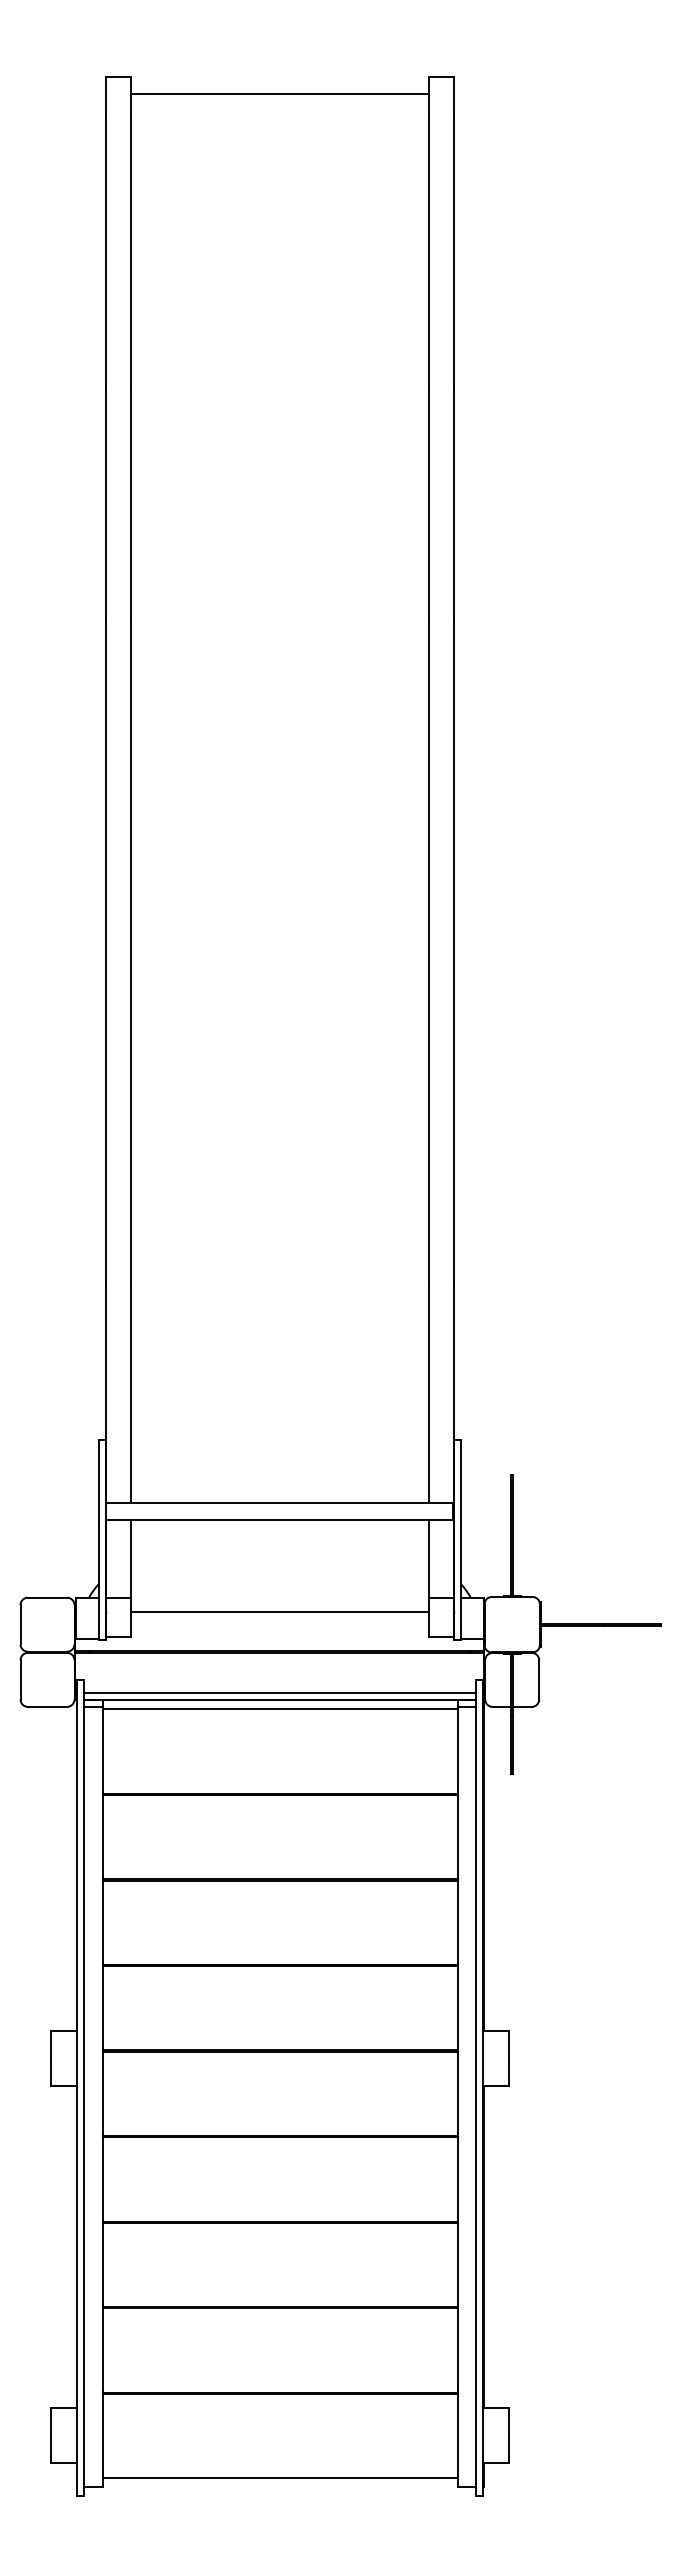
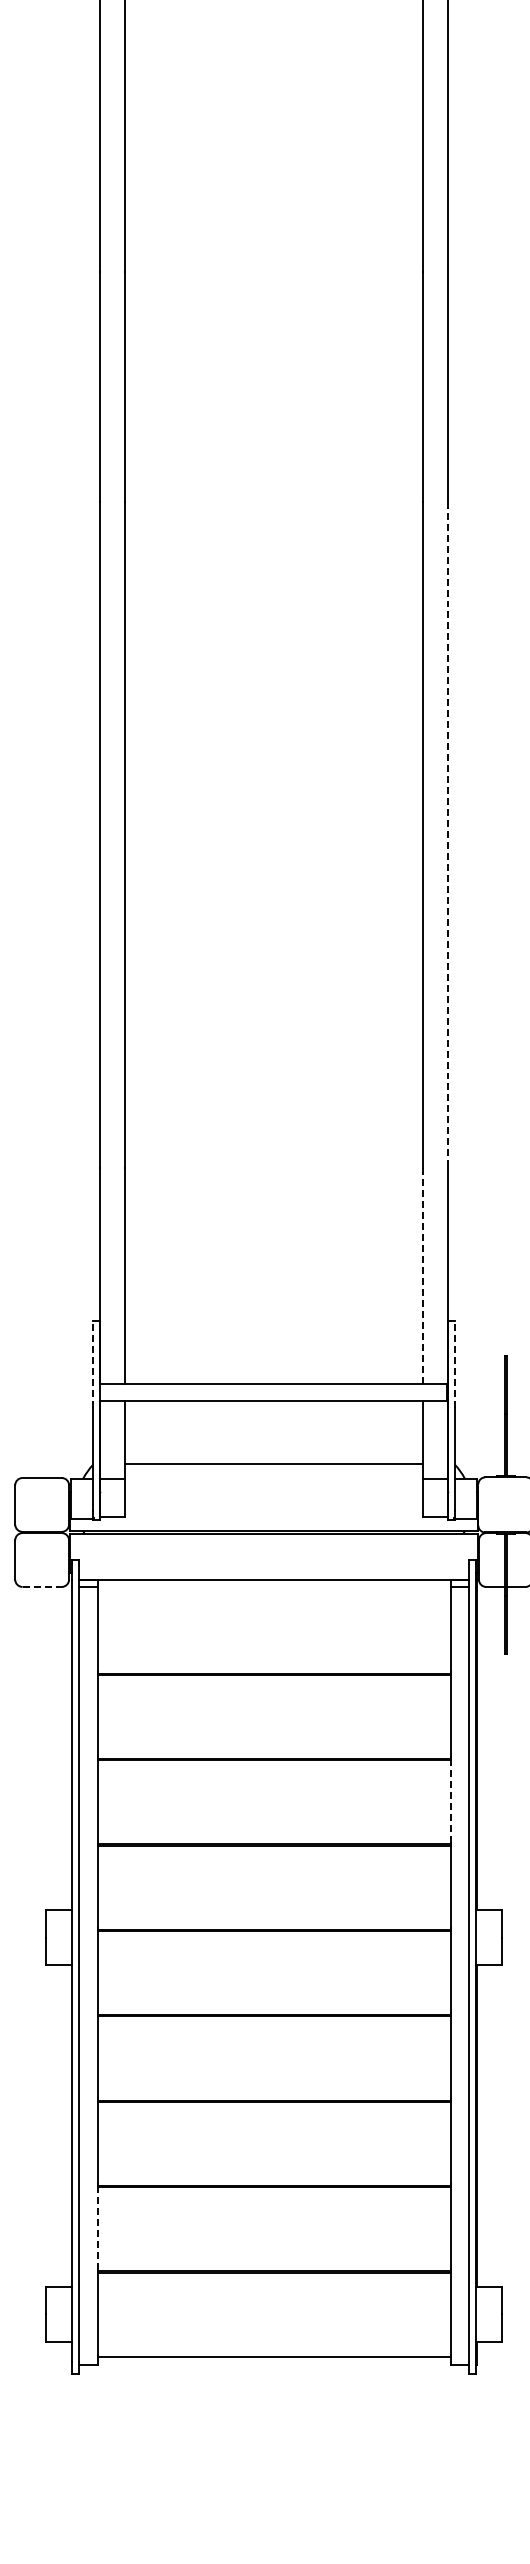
line: (454, 953) -> (448, 835), solid -> dashed
line: (429, 1394) -> (423, 1275), solid -> dashed
line: (98, 1483) -> (93, 1364), solid -> dashed
line: (461, 1483) -> (455, 1364), solid -> dashed
line: (279, 1611) -> (273, 1463), moved
line: (279, 1692) -> (273, 1572), removed
line: (47, 1706) -> (42, 1586), solid -> dashed
line: (280, 1709) -> (274, 1589), removed
line: (457, 1921) -> (451, 1801), solid -> dashed
line: (103, 2348) -> (98, 2227), solid -> dashed

